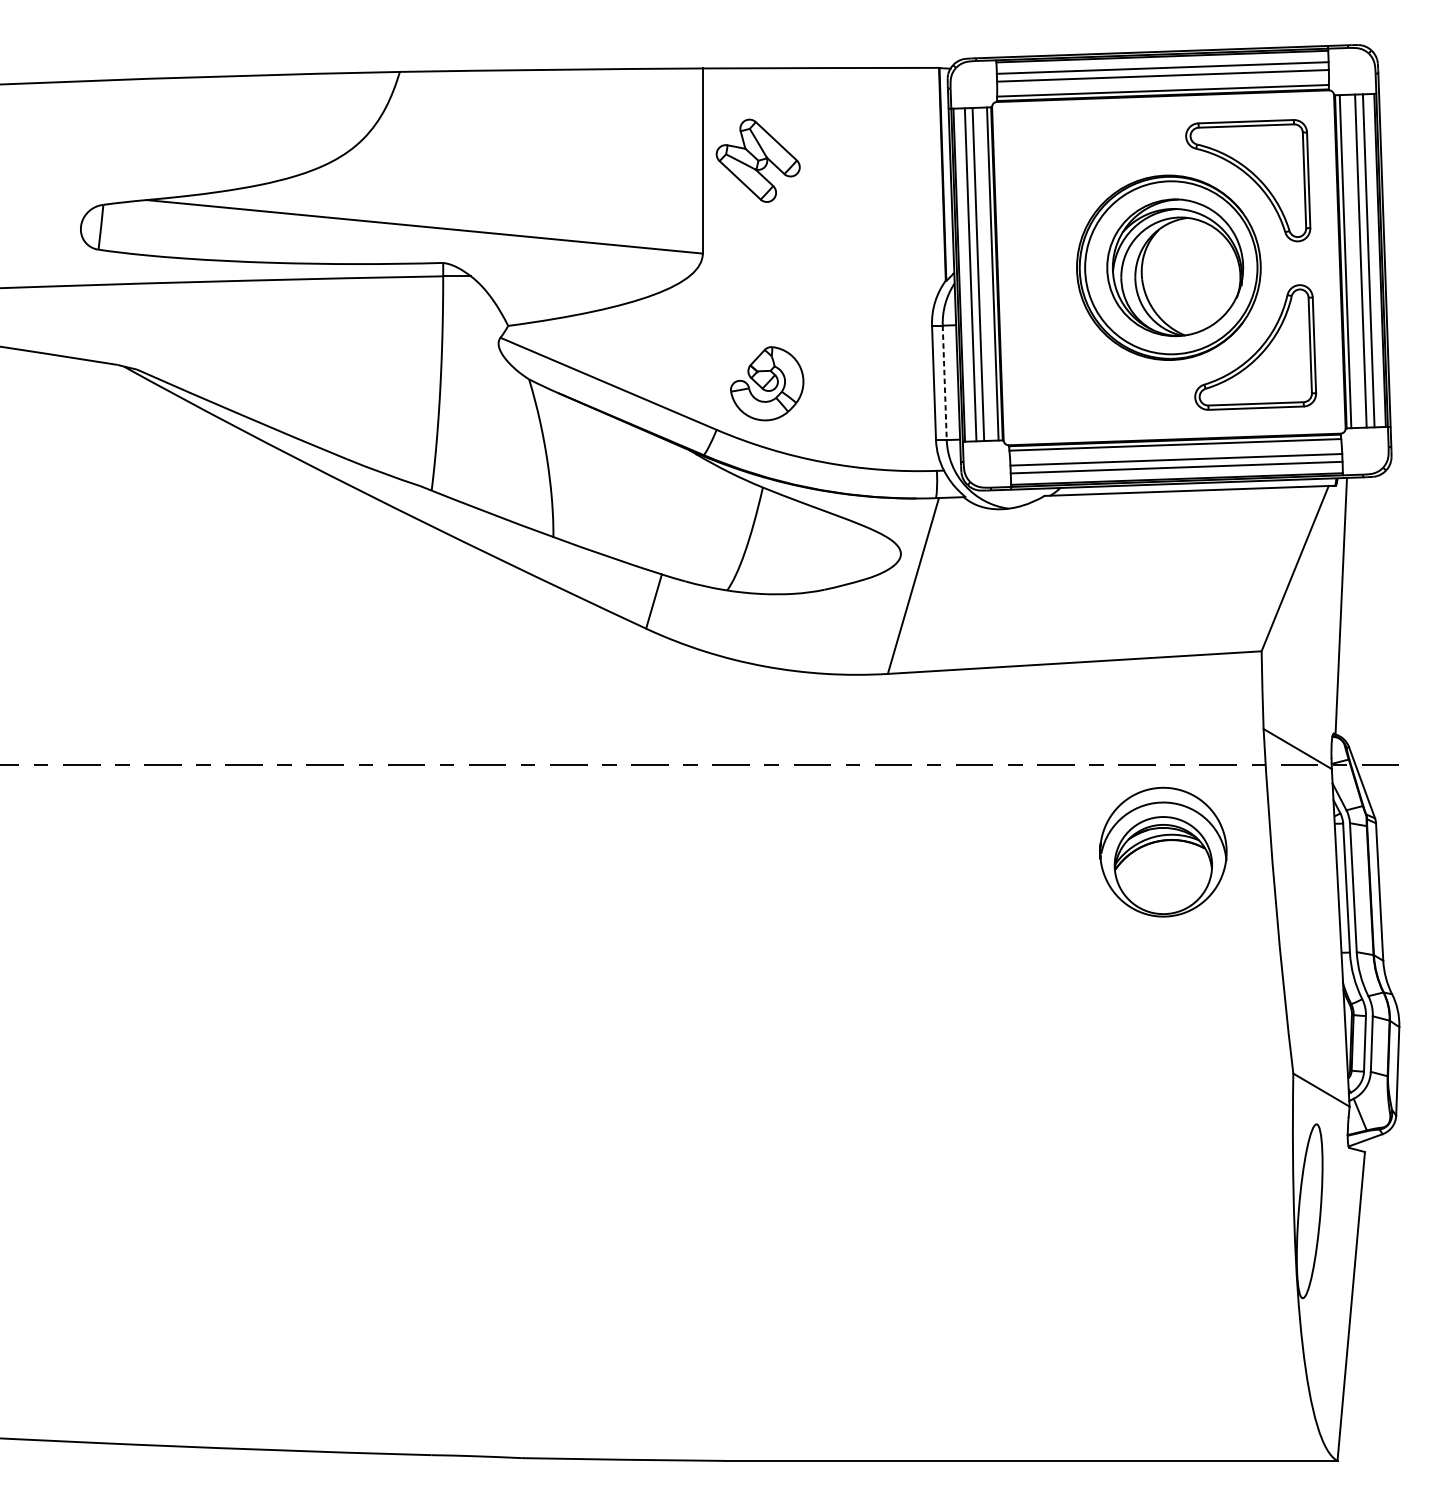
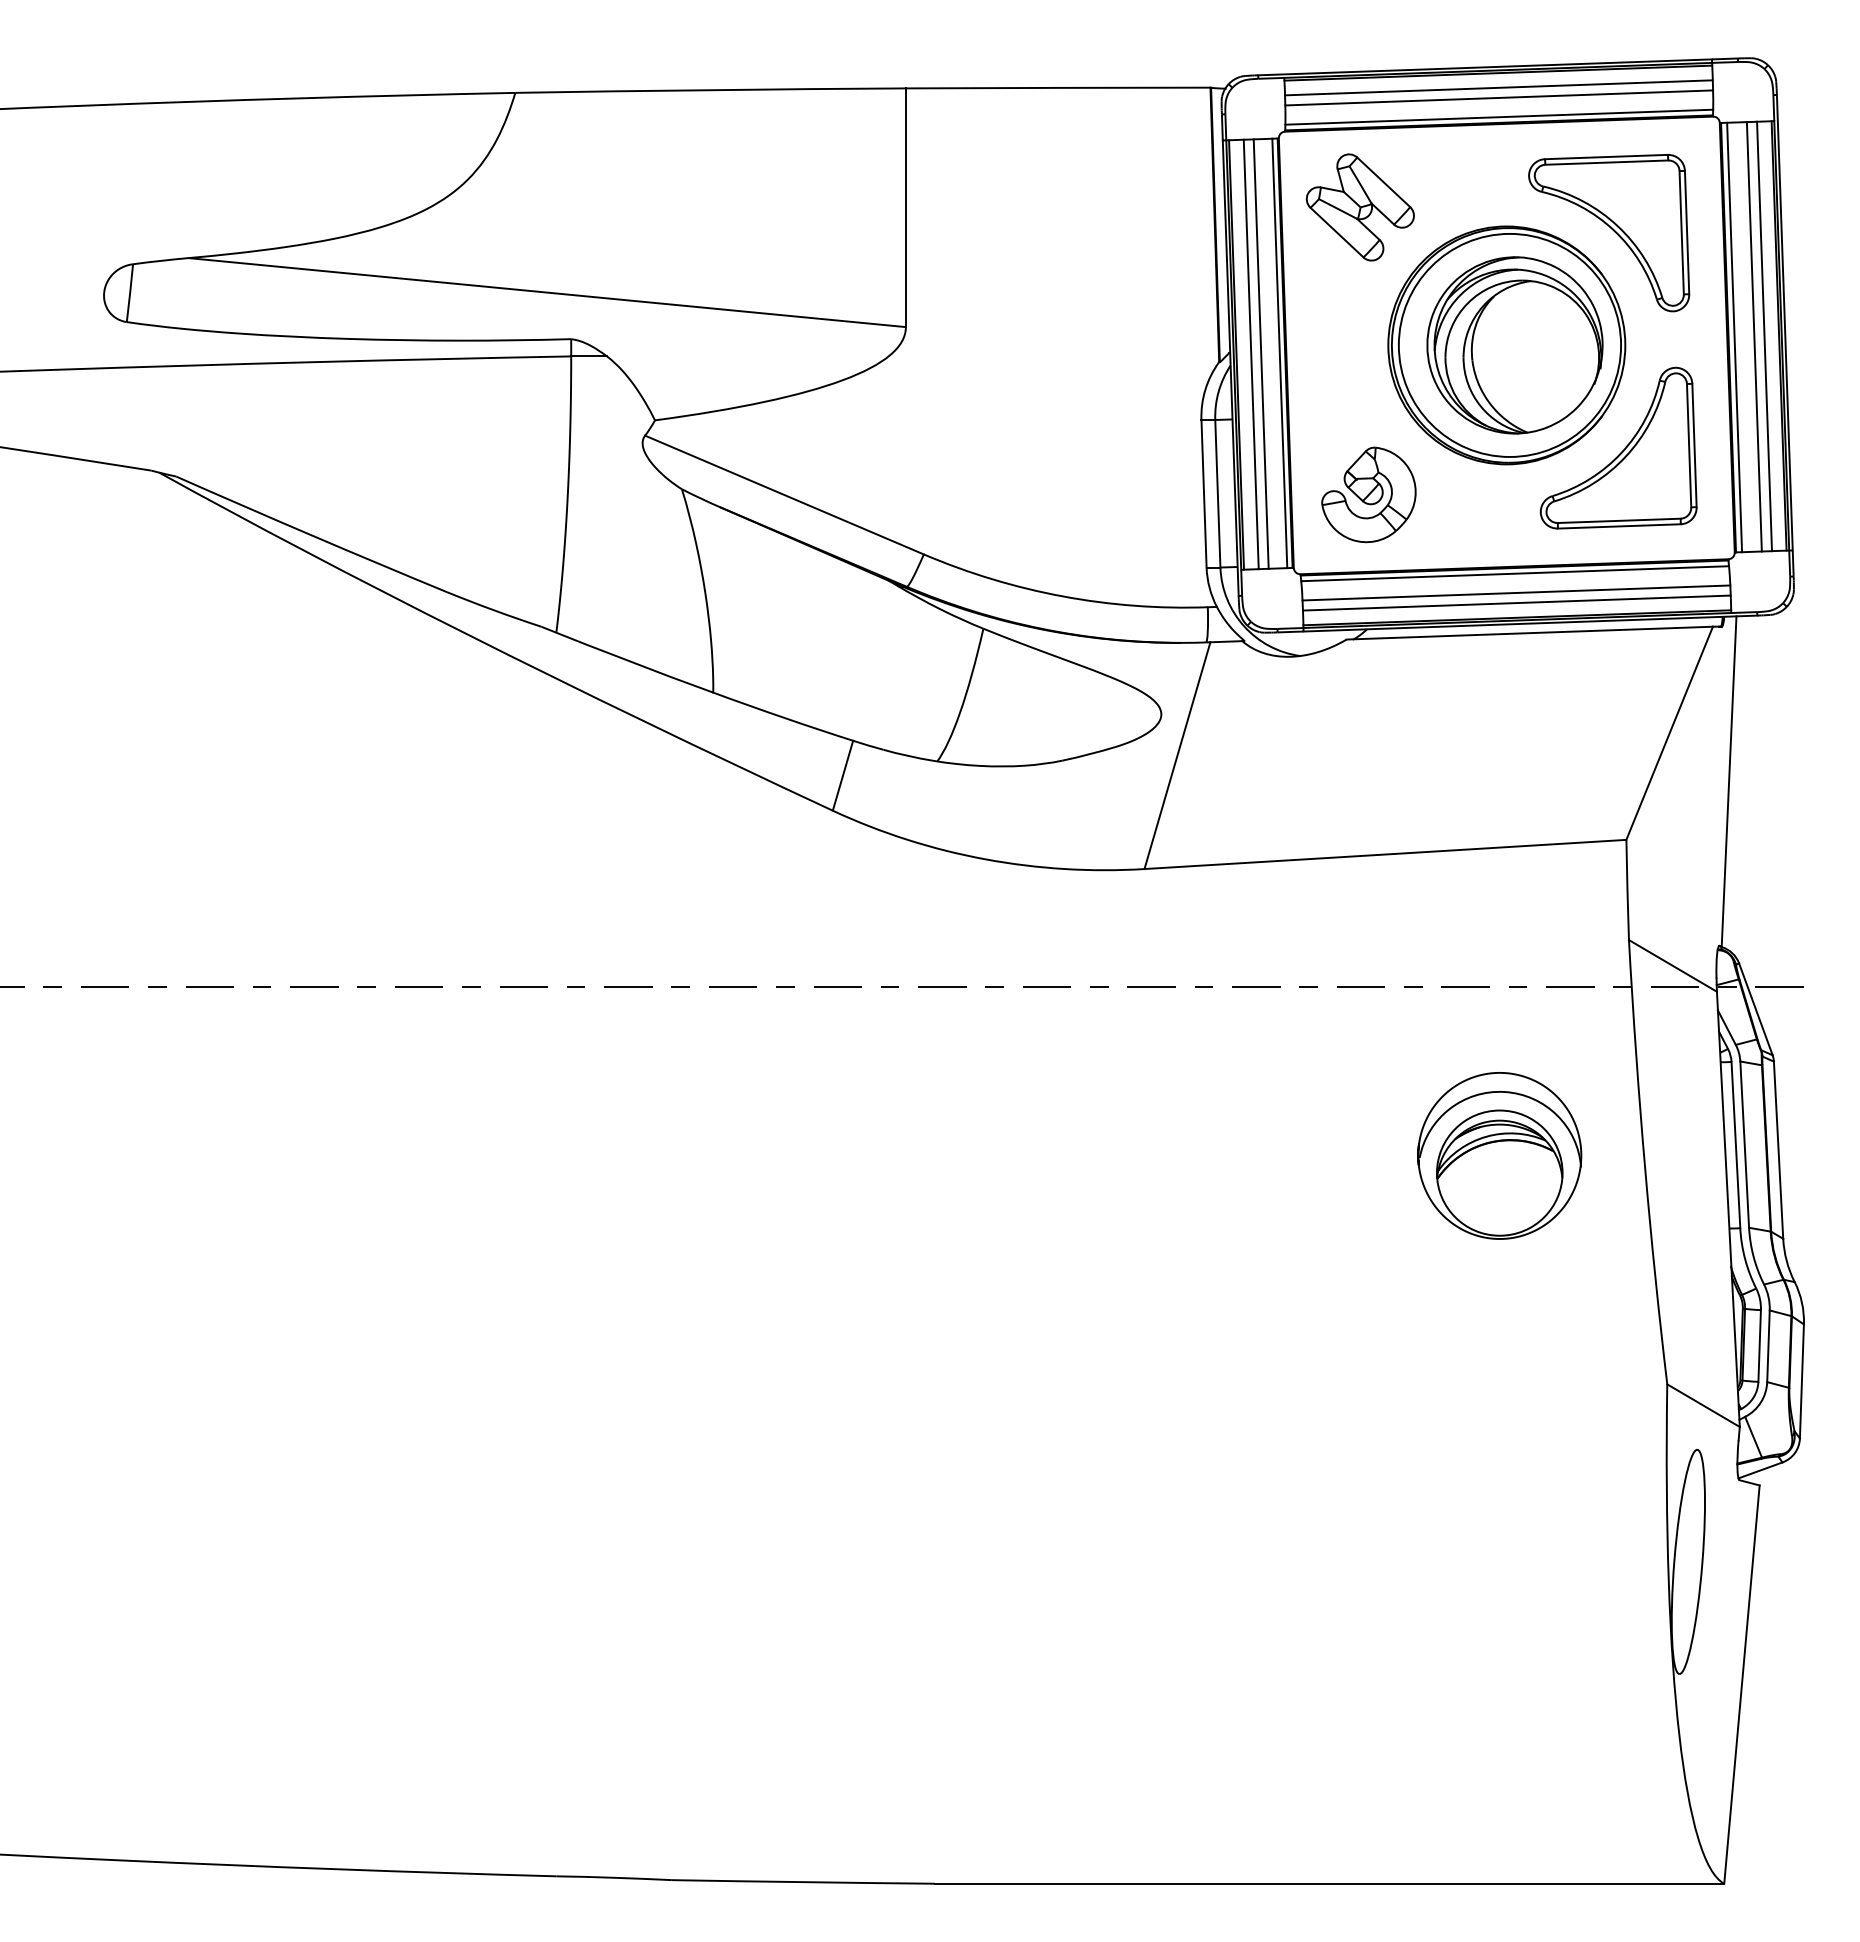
part: (757, 160) -> (1359, 207), moved
line: (944, 382) -> (1217, 493), dashed -> solid
part: (766, 383) -> (1368, 494), moved
part: (1163, 851) -> (1499, 1155), moved

